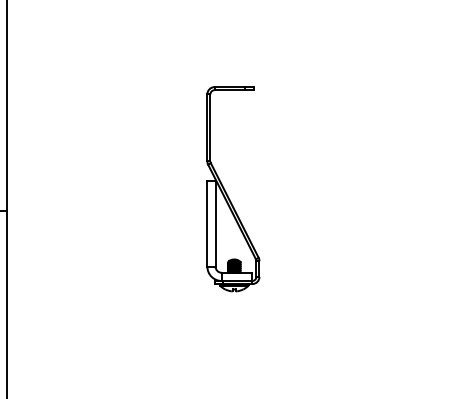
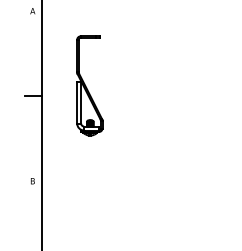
part: (232, 188) -> (89, 85), moved

